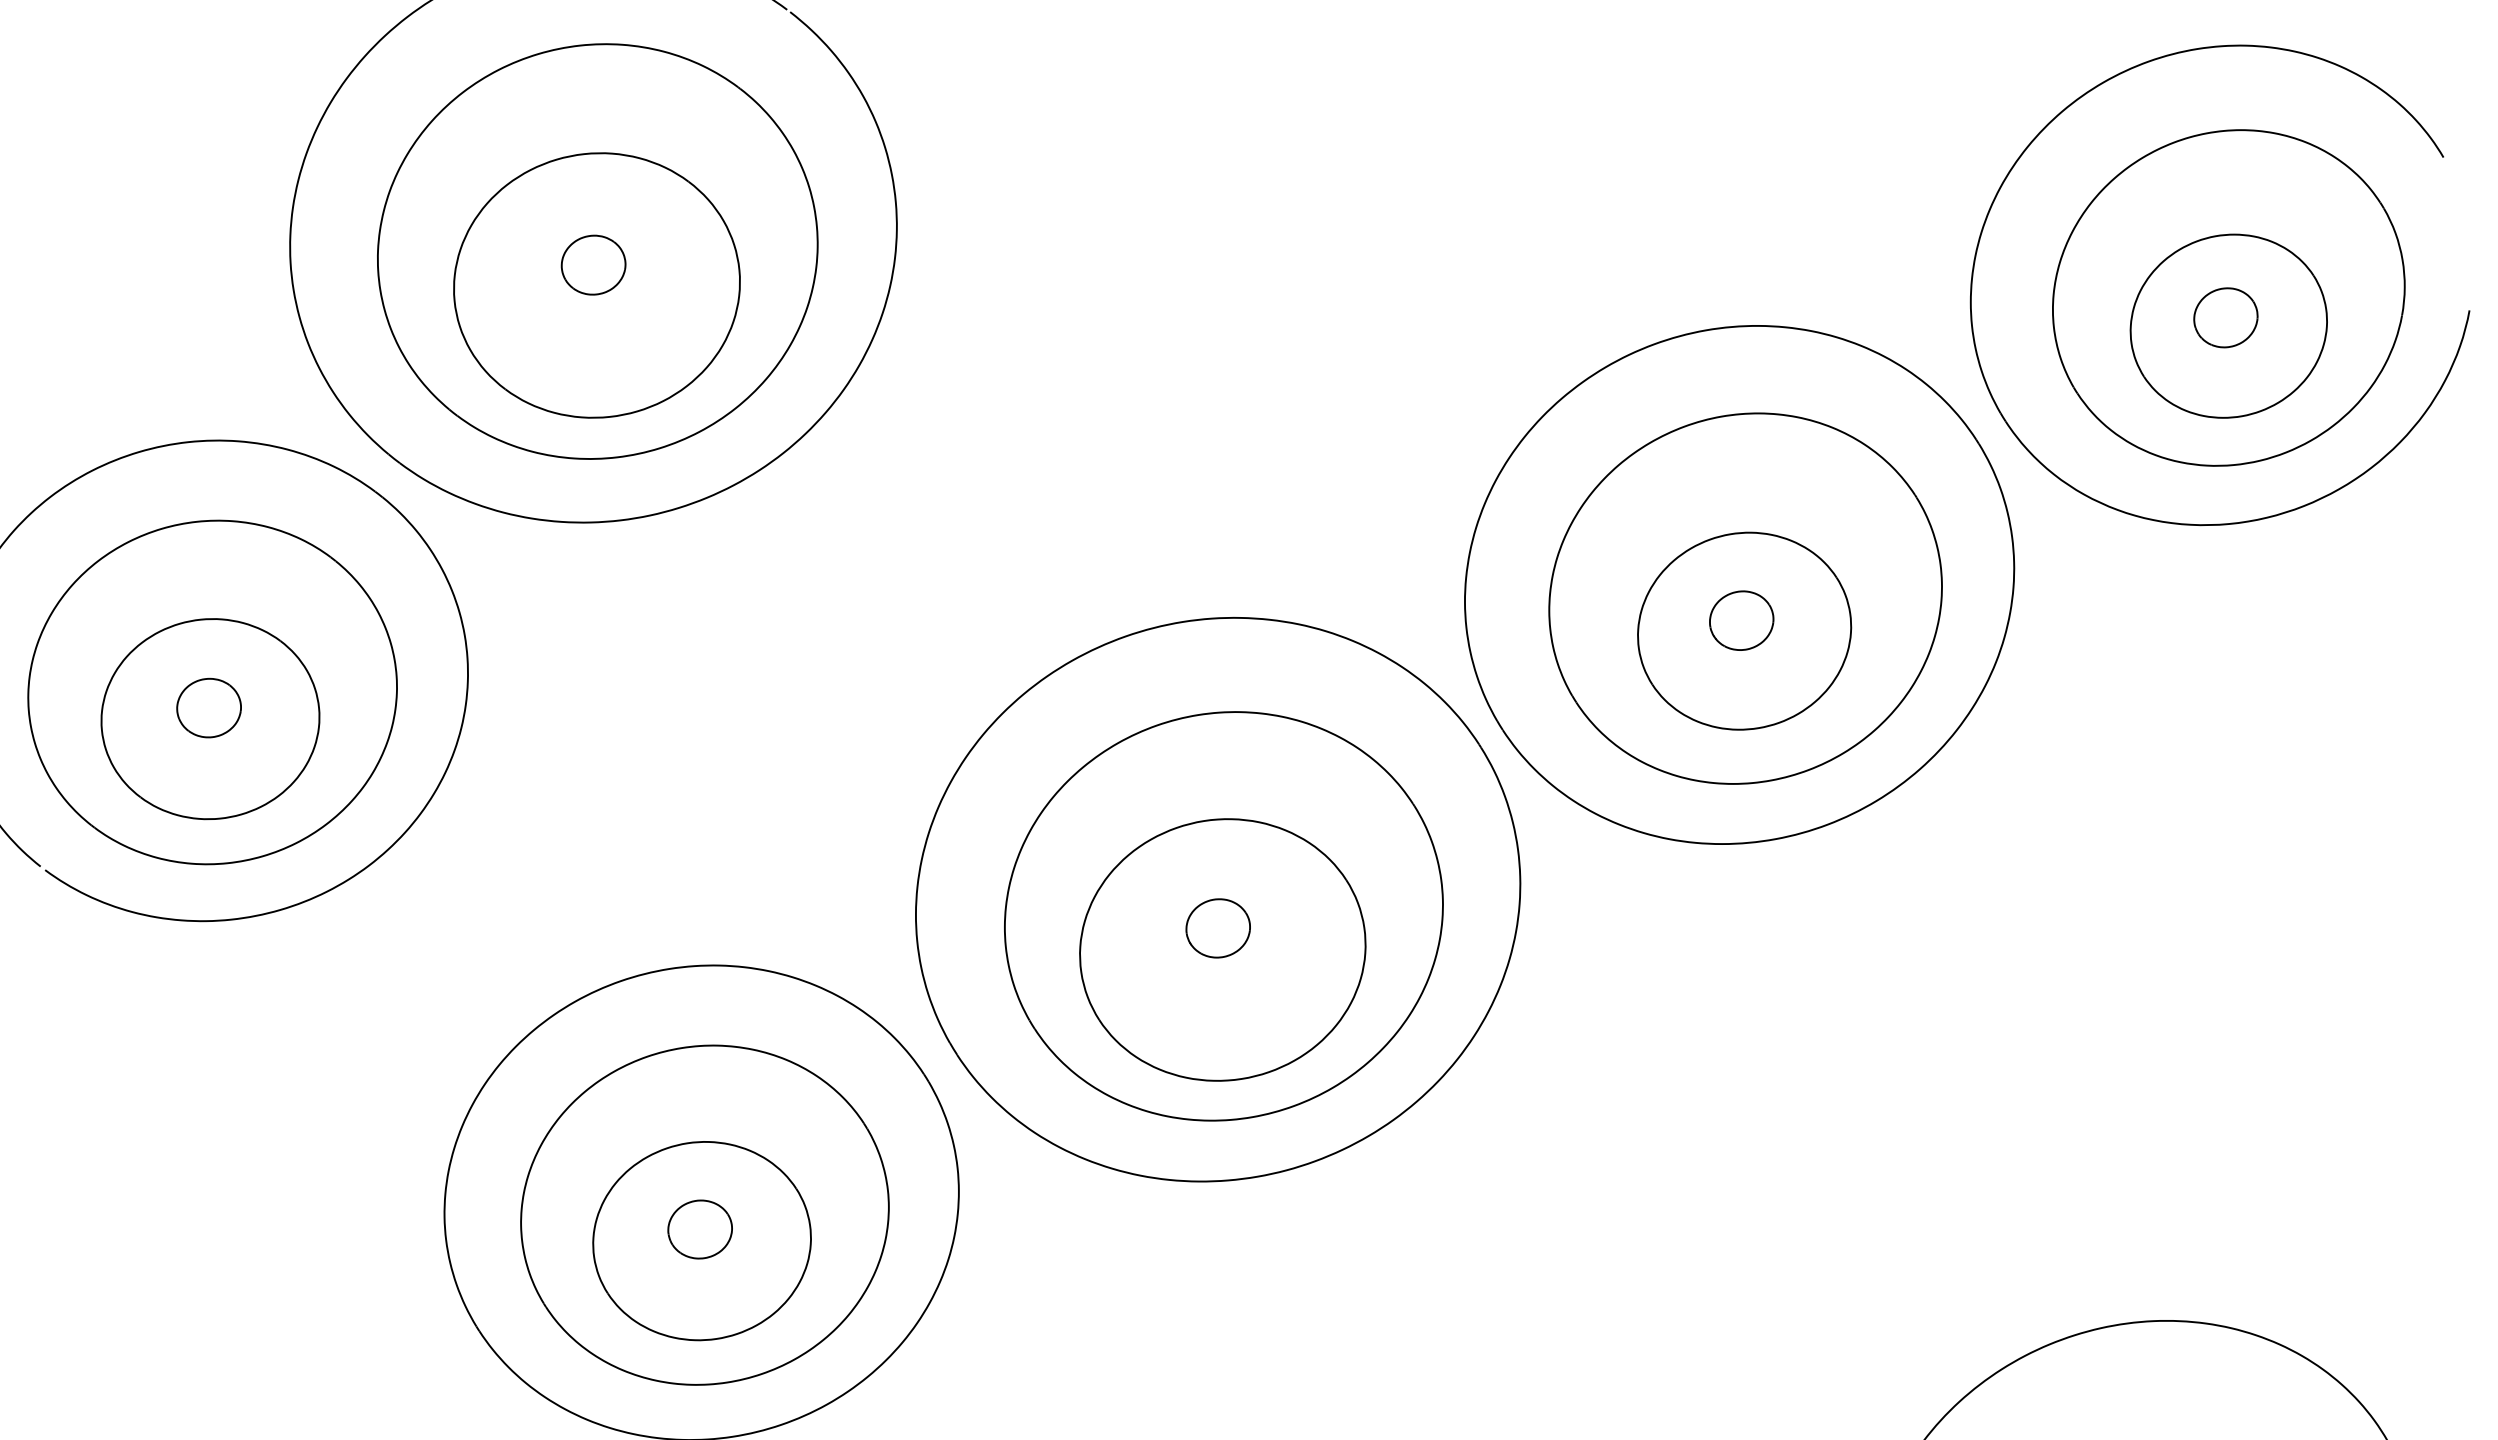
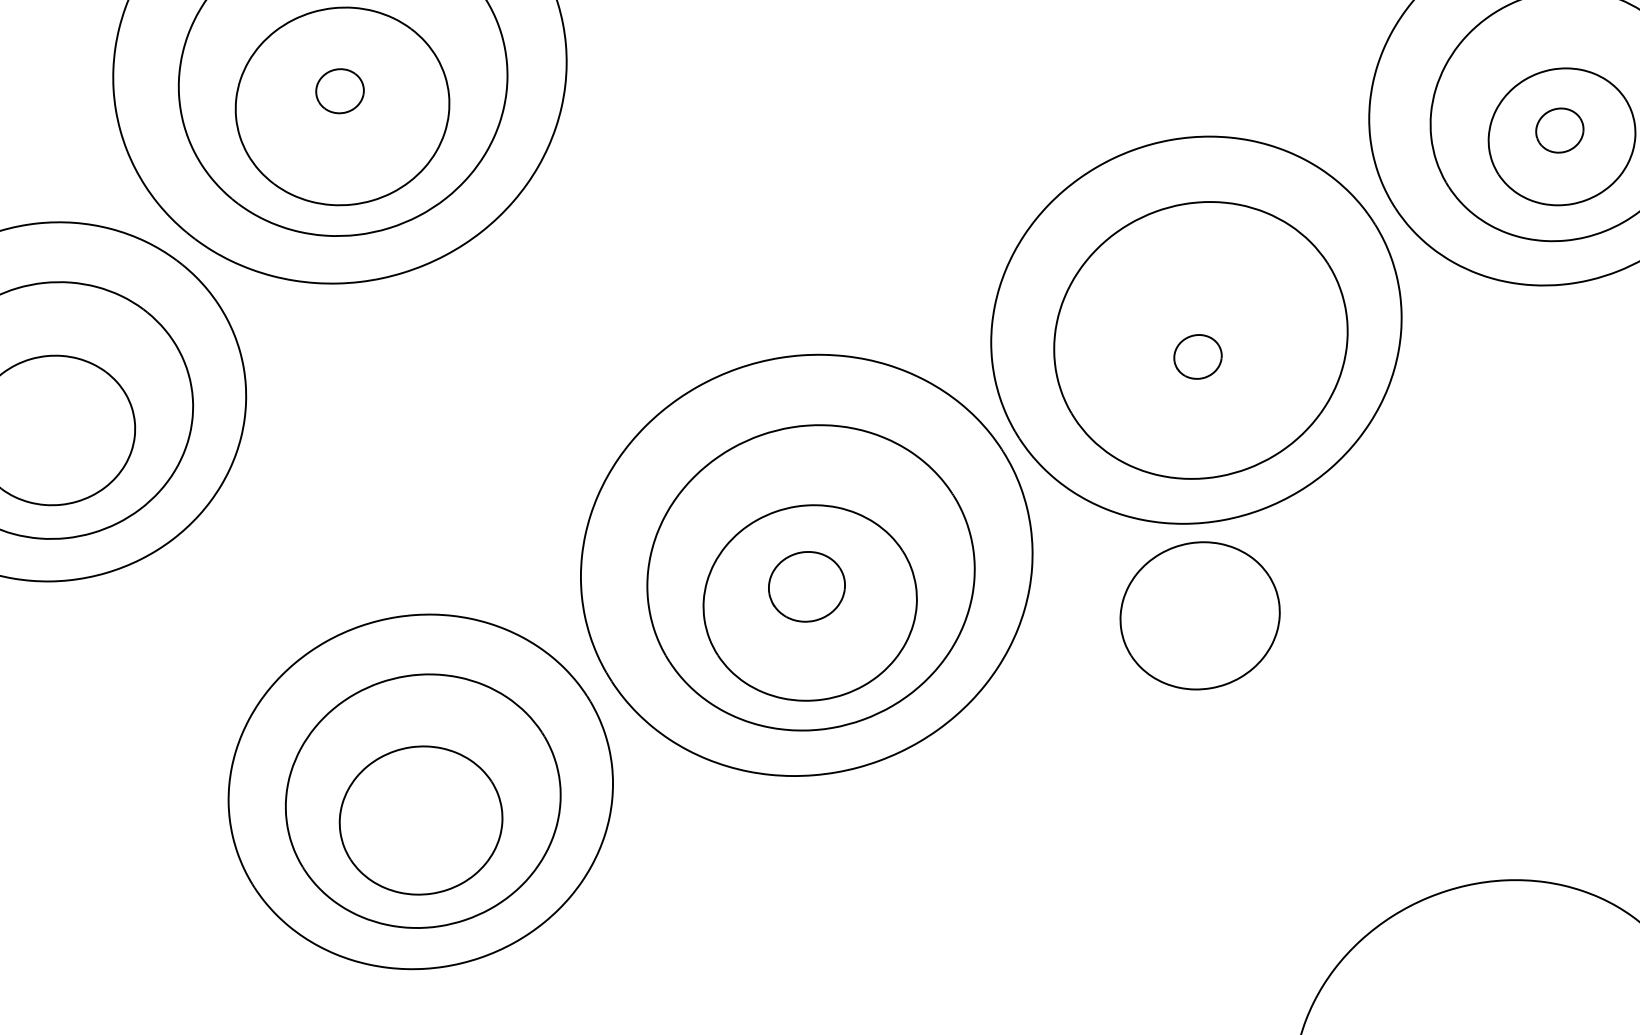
part: (1744, 630) -> (1200, 615), moved
part: (208, 707) -> (52, 421), removed
part: (1217, 928) -> (806, 586), size x1.6
part: (699, 1229) -> (419, 811), removed

